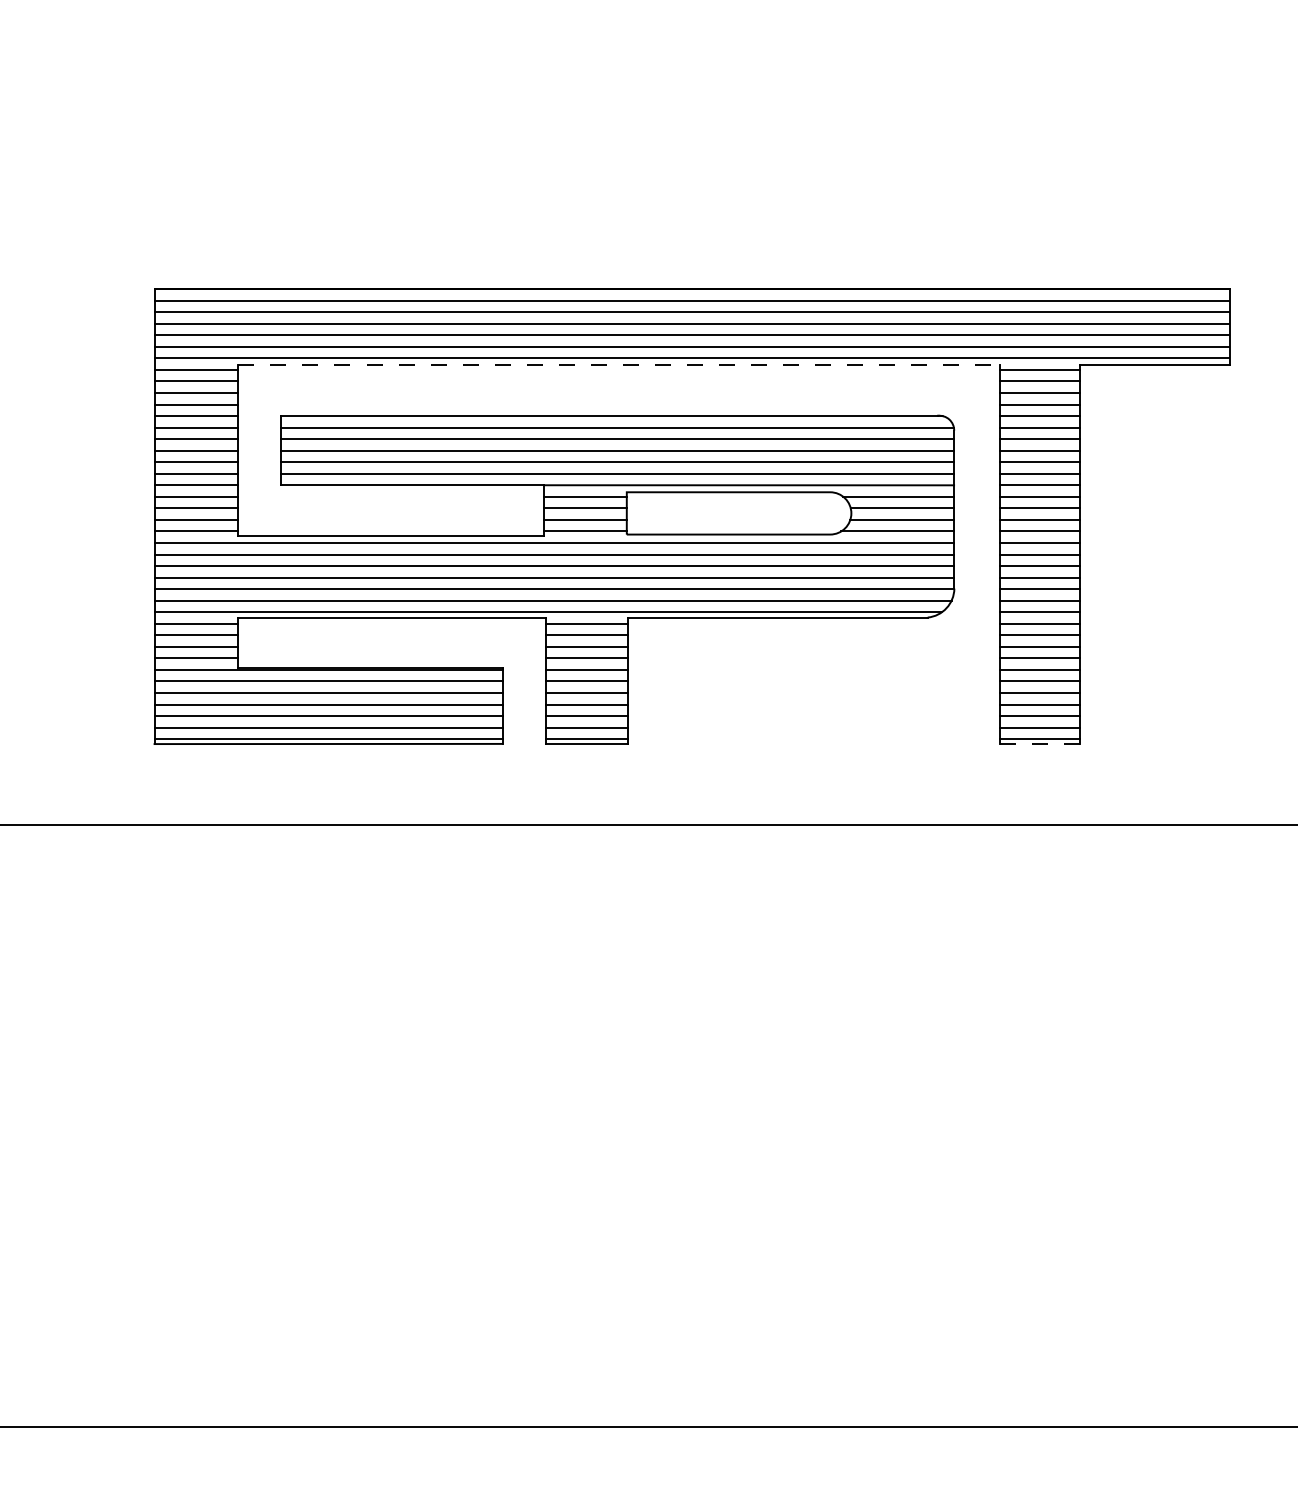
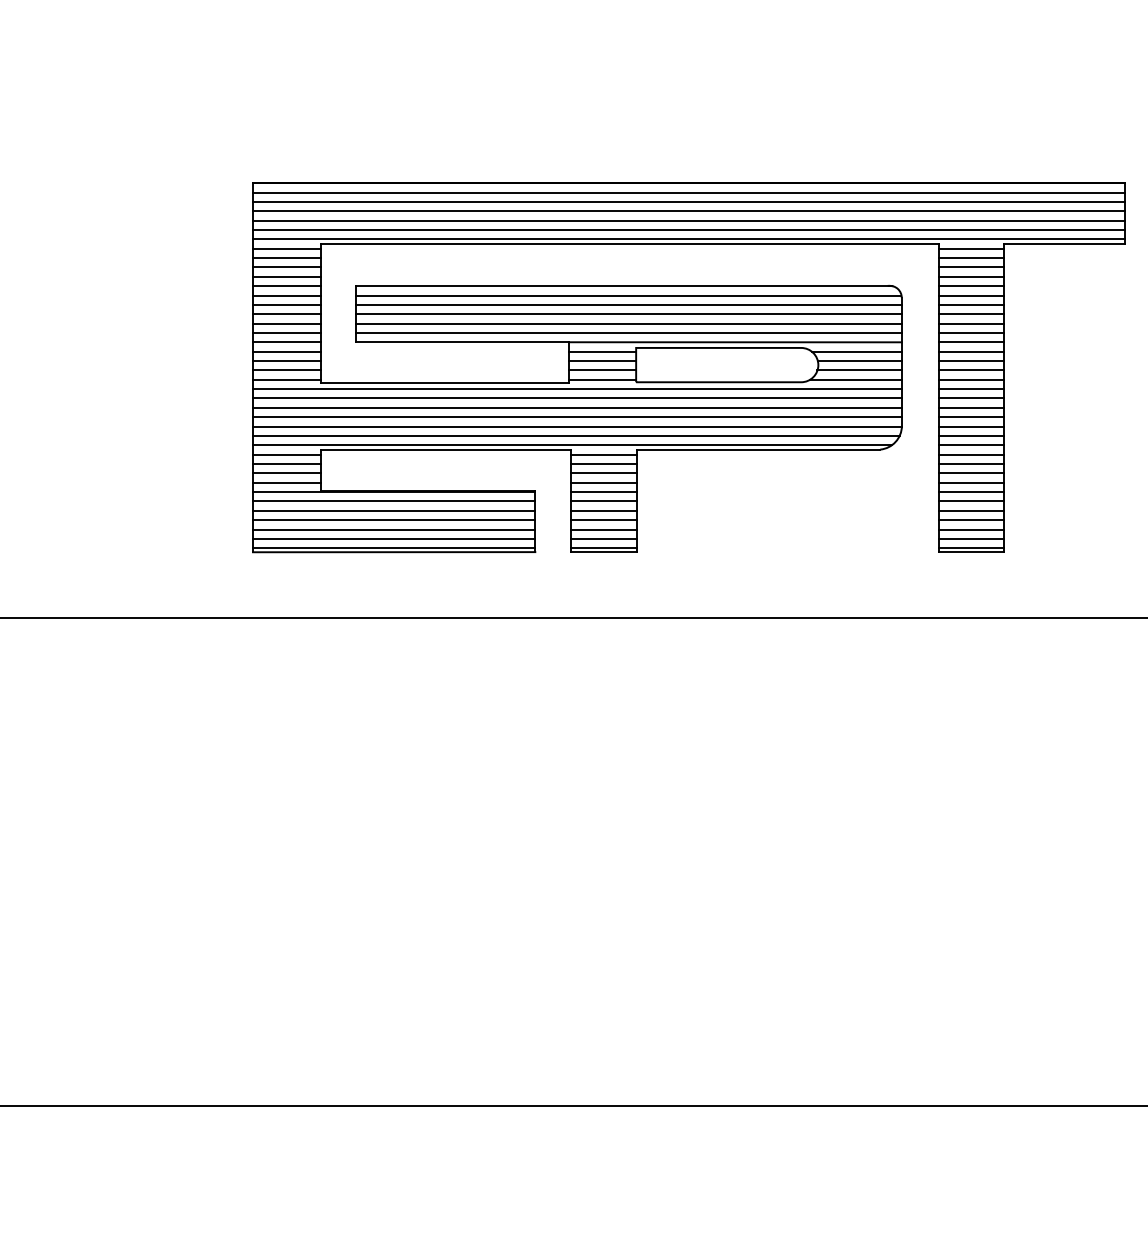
line: (618, 364) -> (629, 244), dashed -> solid
line: (1040, 744) -> (971, 552), dashed -> solid

